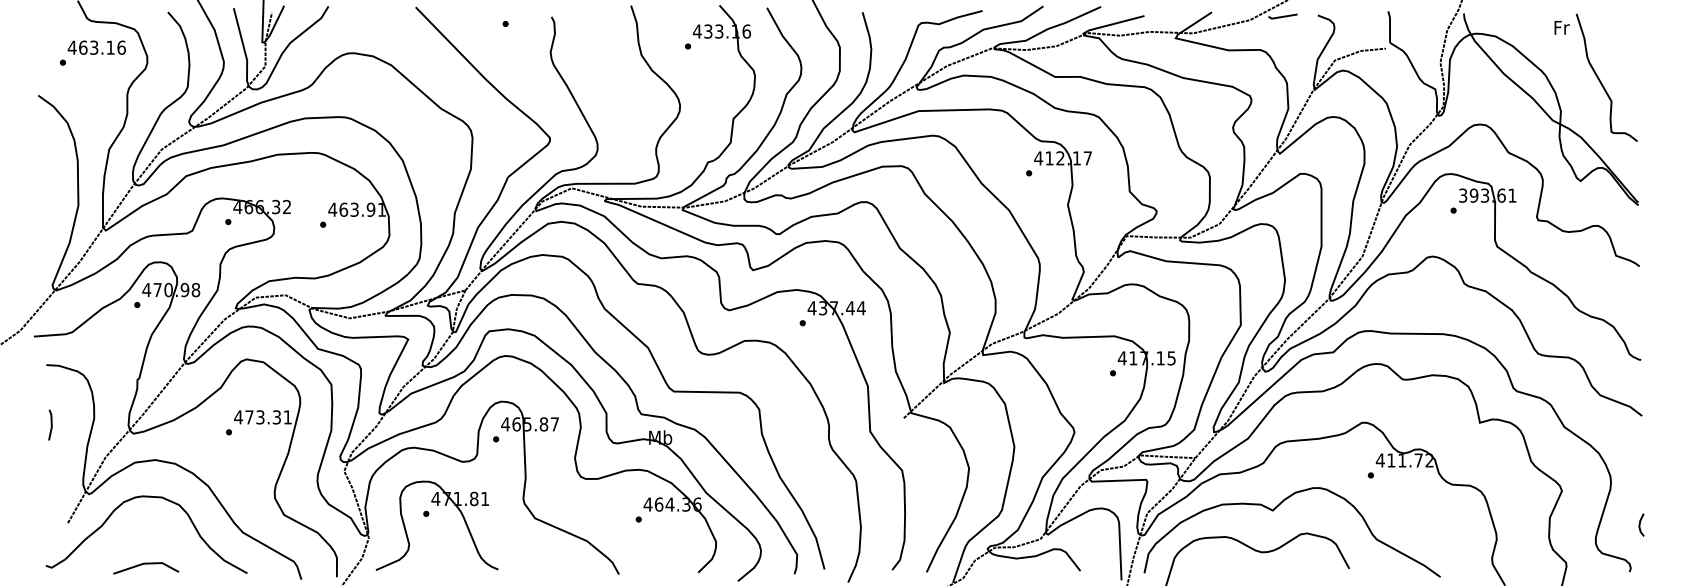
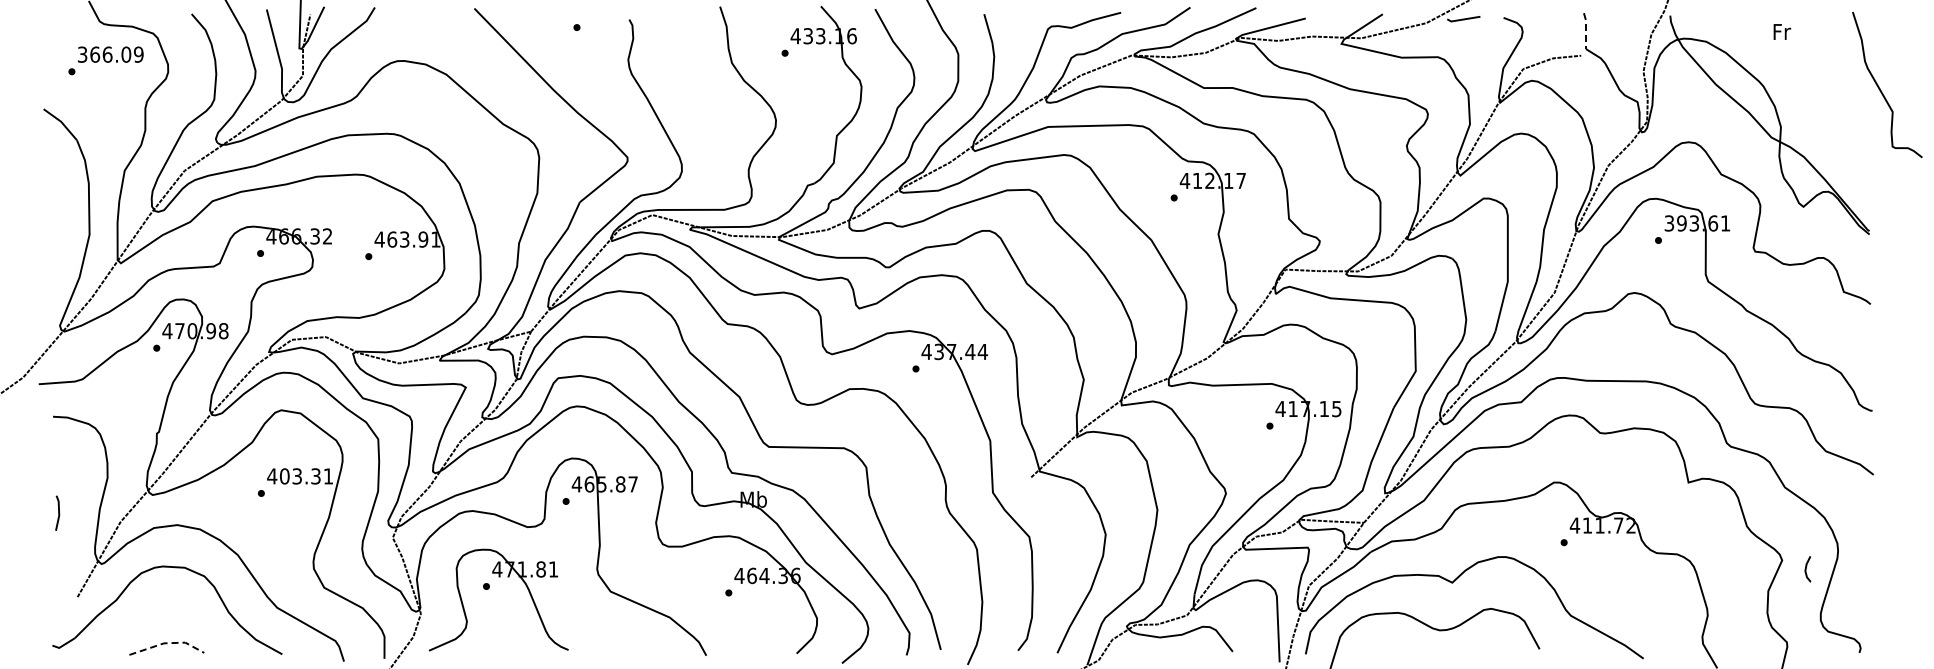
line: (1389, 26) -> (1585, 30), solid -> dashed
text: (96, 47) -> (110, 54), 463.16 -> 366.09
curve: (1600, 80) -> (1880, 88), moved
text: (249, 417) -> (284, 476), 473.31 -> 403.31
line: (51, 424) -> (58, 512), moved
curve: (1640, 525) -> (1806, 569), moved
line: (146, 563) -> (167, 643), solid -> dashed

